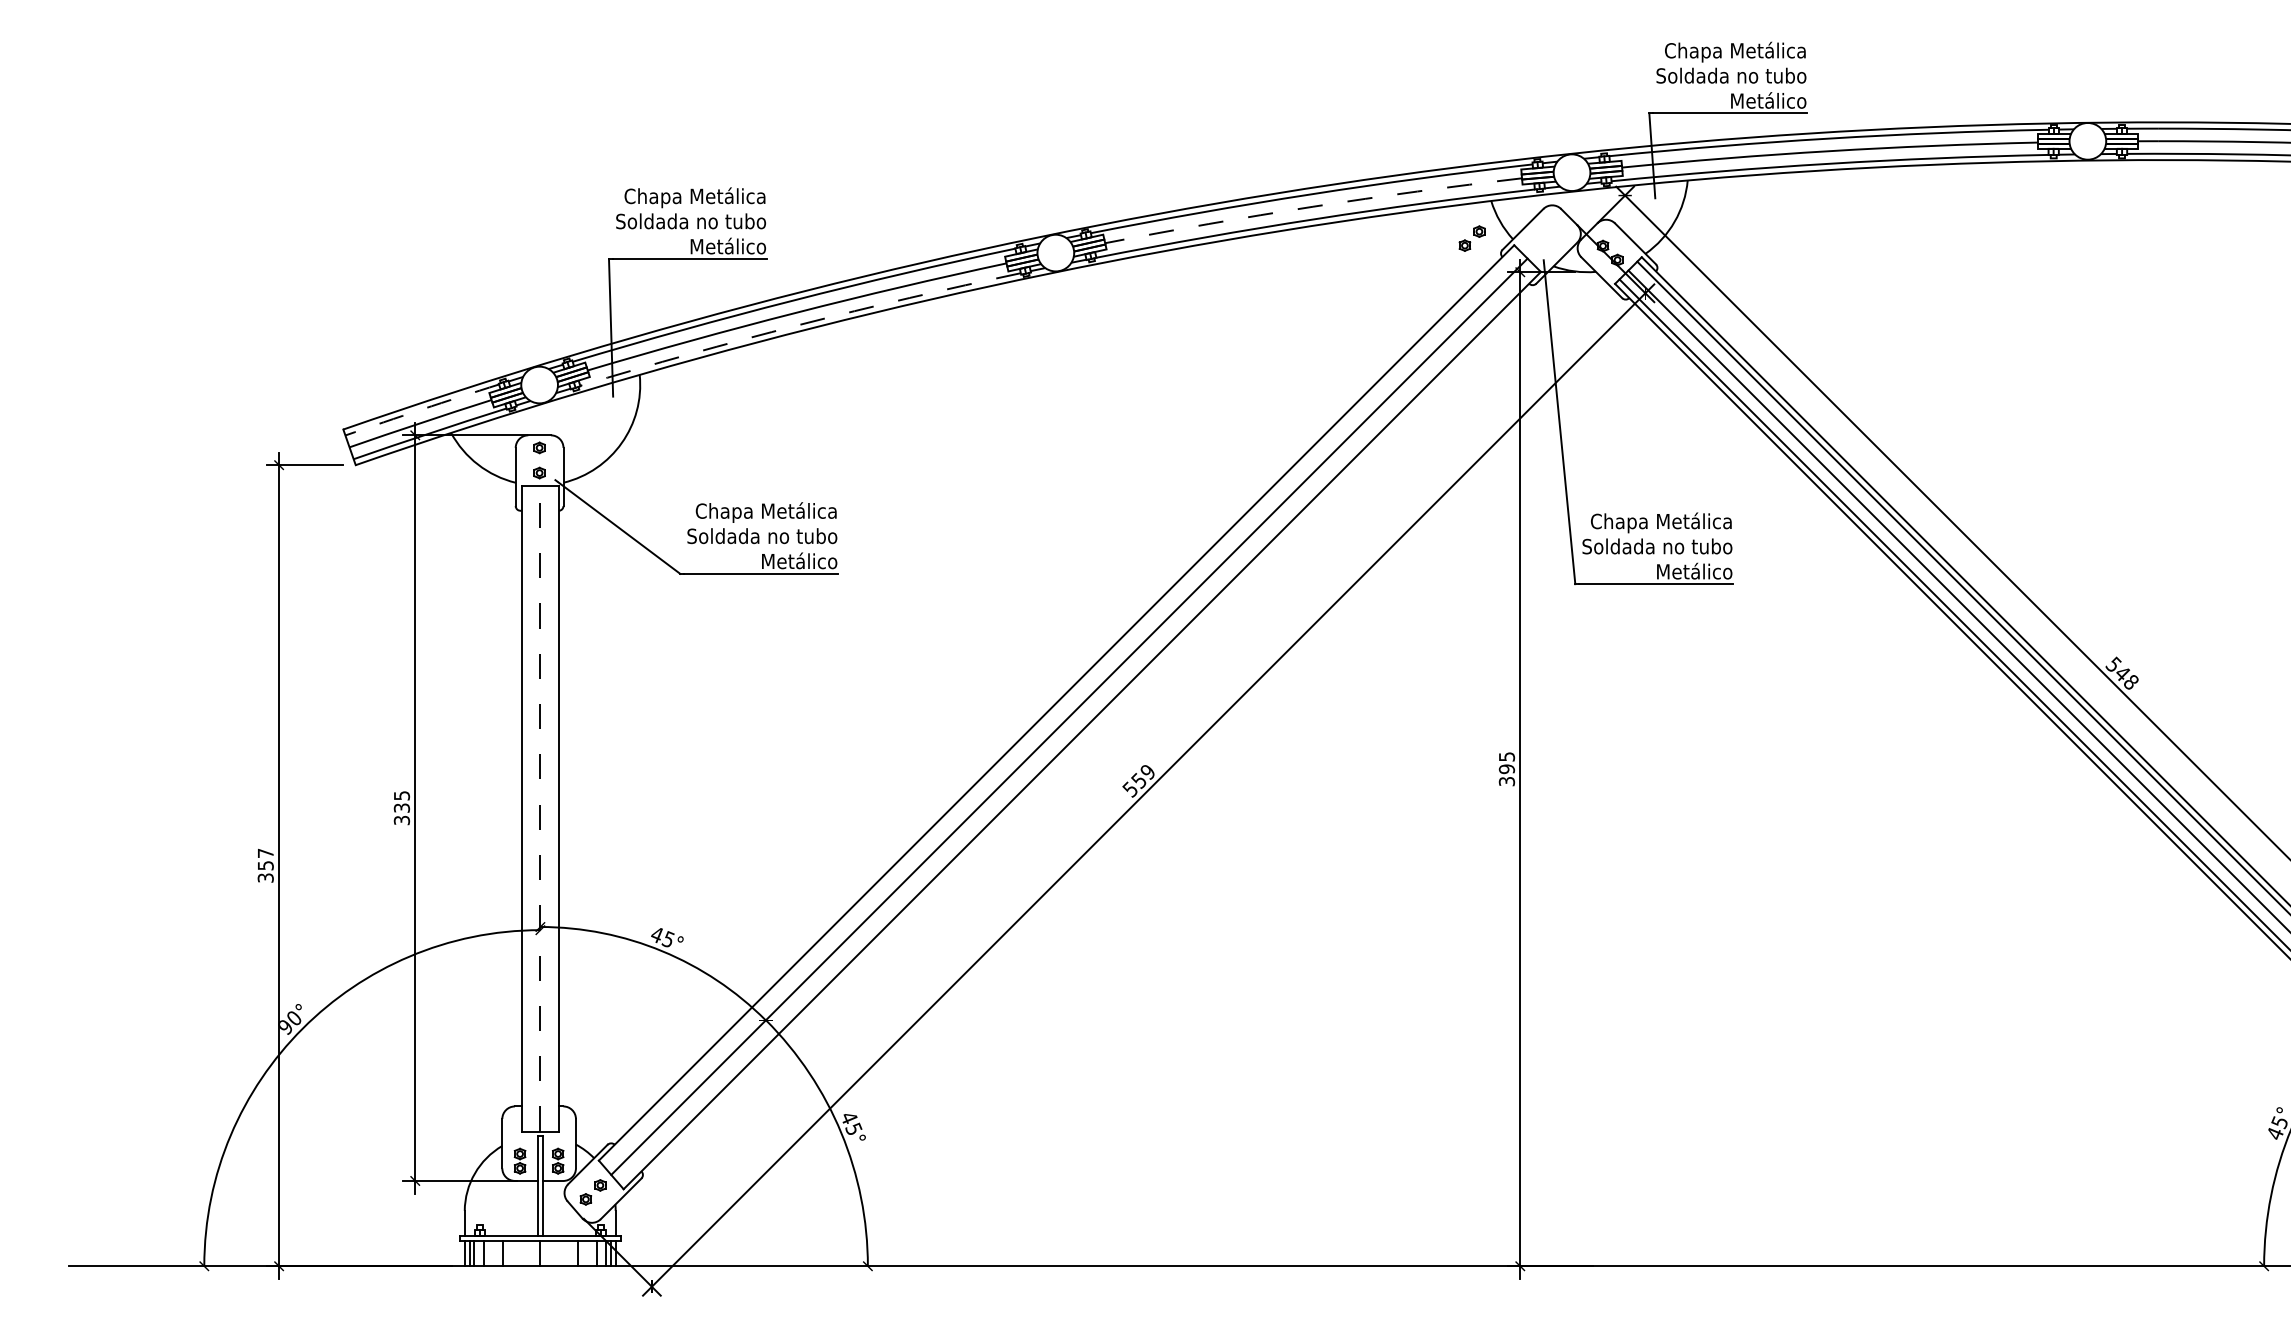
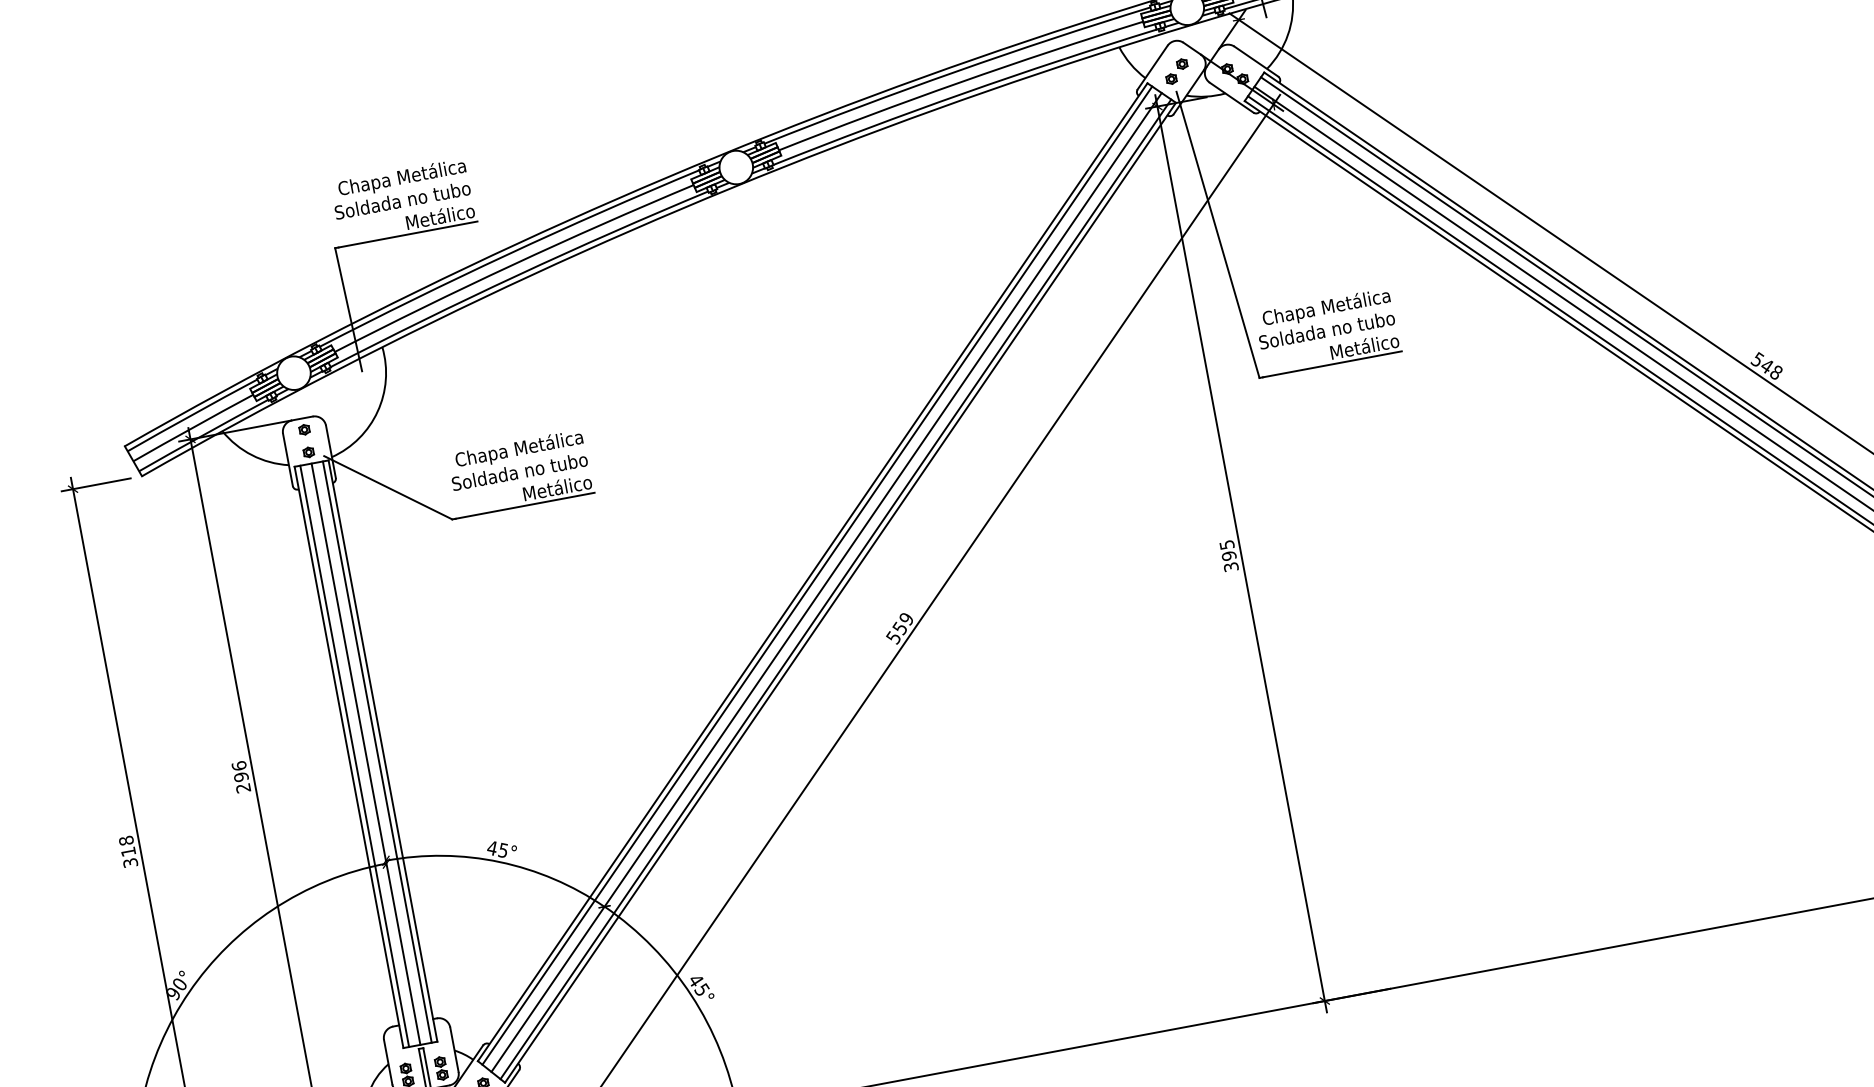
arc: (1312, 206) -> (959, 82), dashed -> solid
part: (1471, 238) -> (1176, 71), moved
arc: (799, 324) -> (517, 274), dashed -> solid
arc: (422, 409) -> (192, 414), dashed -> solid
line: (1060, 707) -> (817, 575), added
line: (1077, 725) -> (835, 588), added
text: (401, 807) -> (240, 776), 335 -> 296
line: (527, 808) -> (354, 756), added
line: (540, 808) -> (366, 754), dashed -> solid
line: (552, 808) -> (376, 752), added
text: (265, 859) -> (127, 846), 357 -> 318

